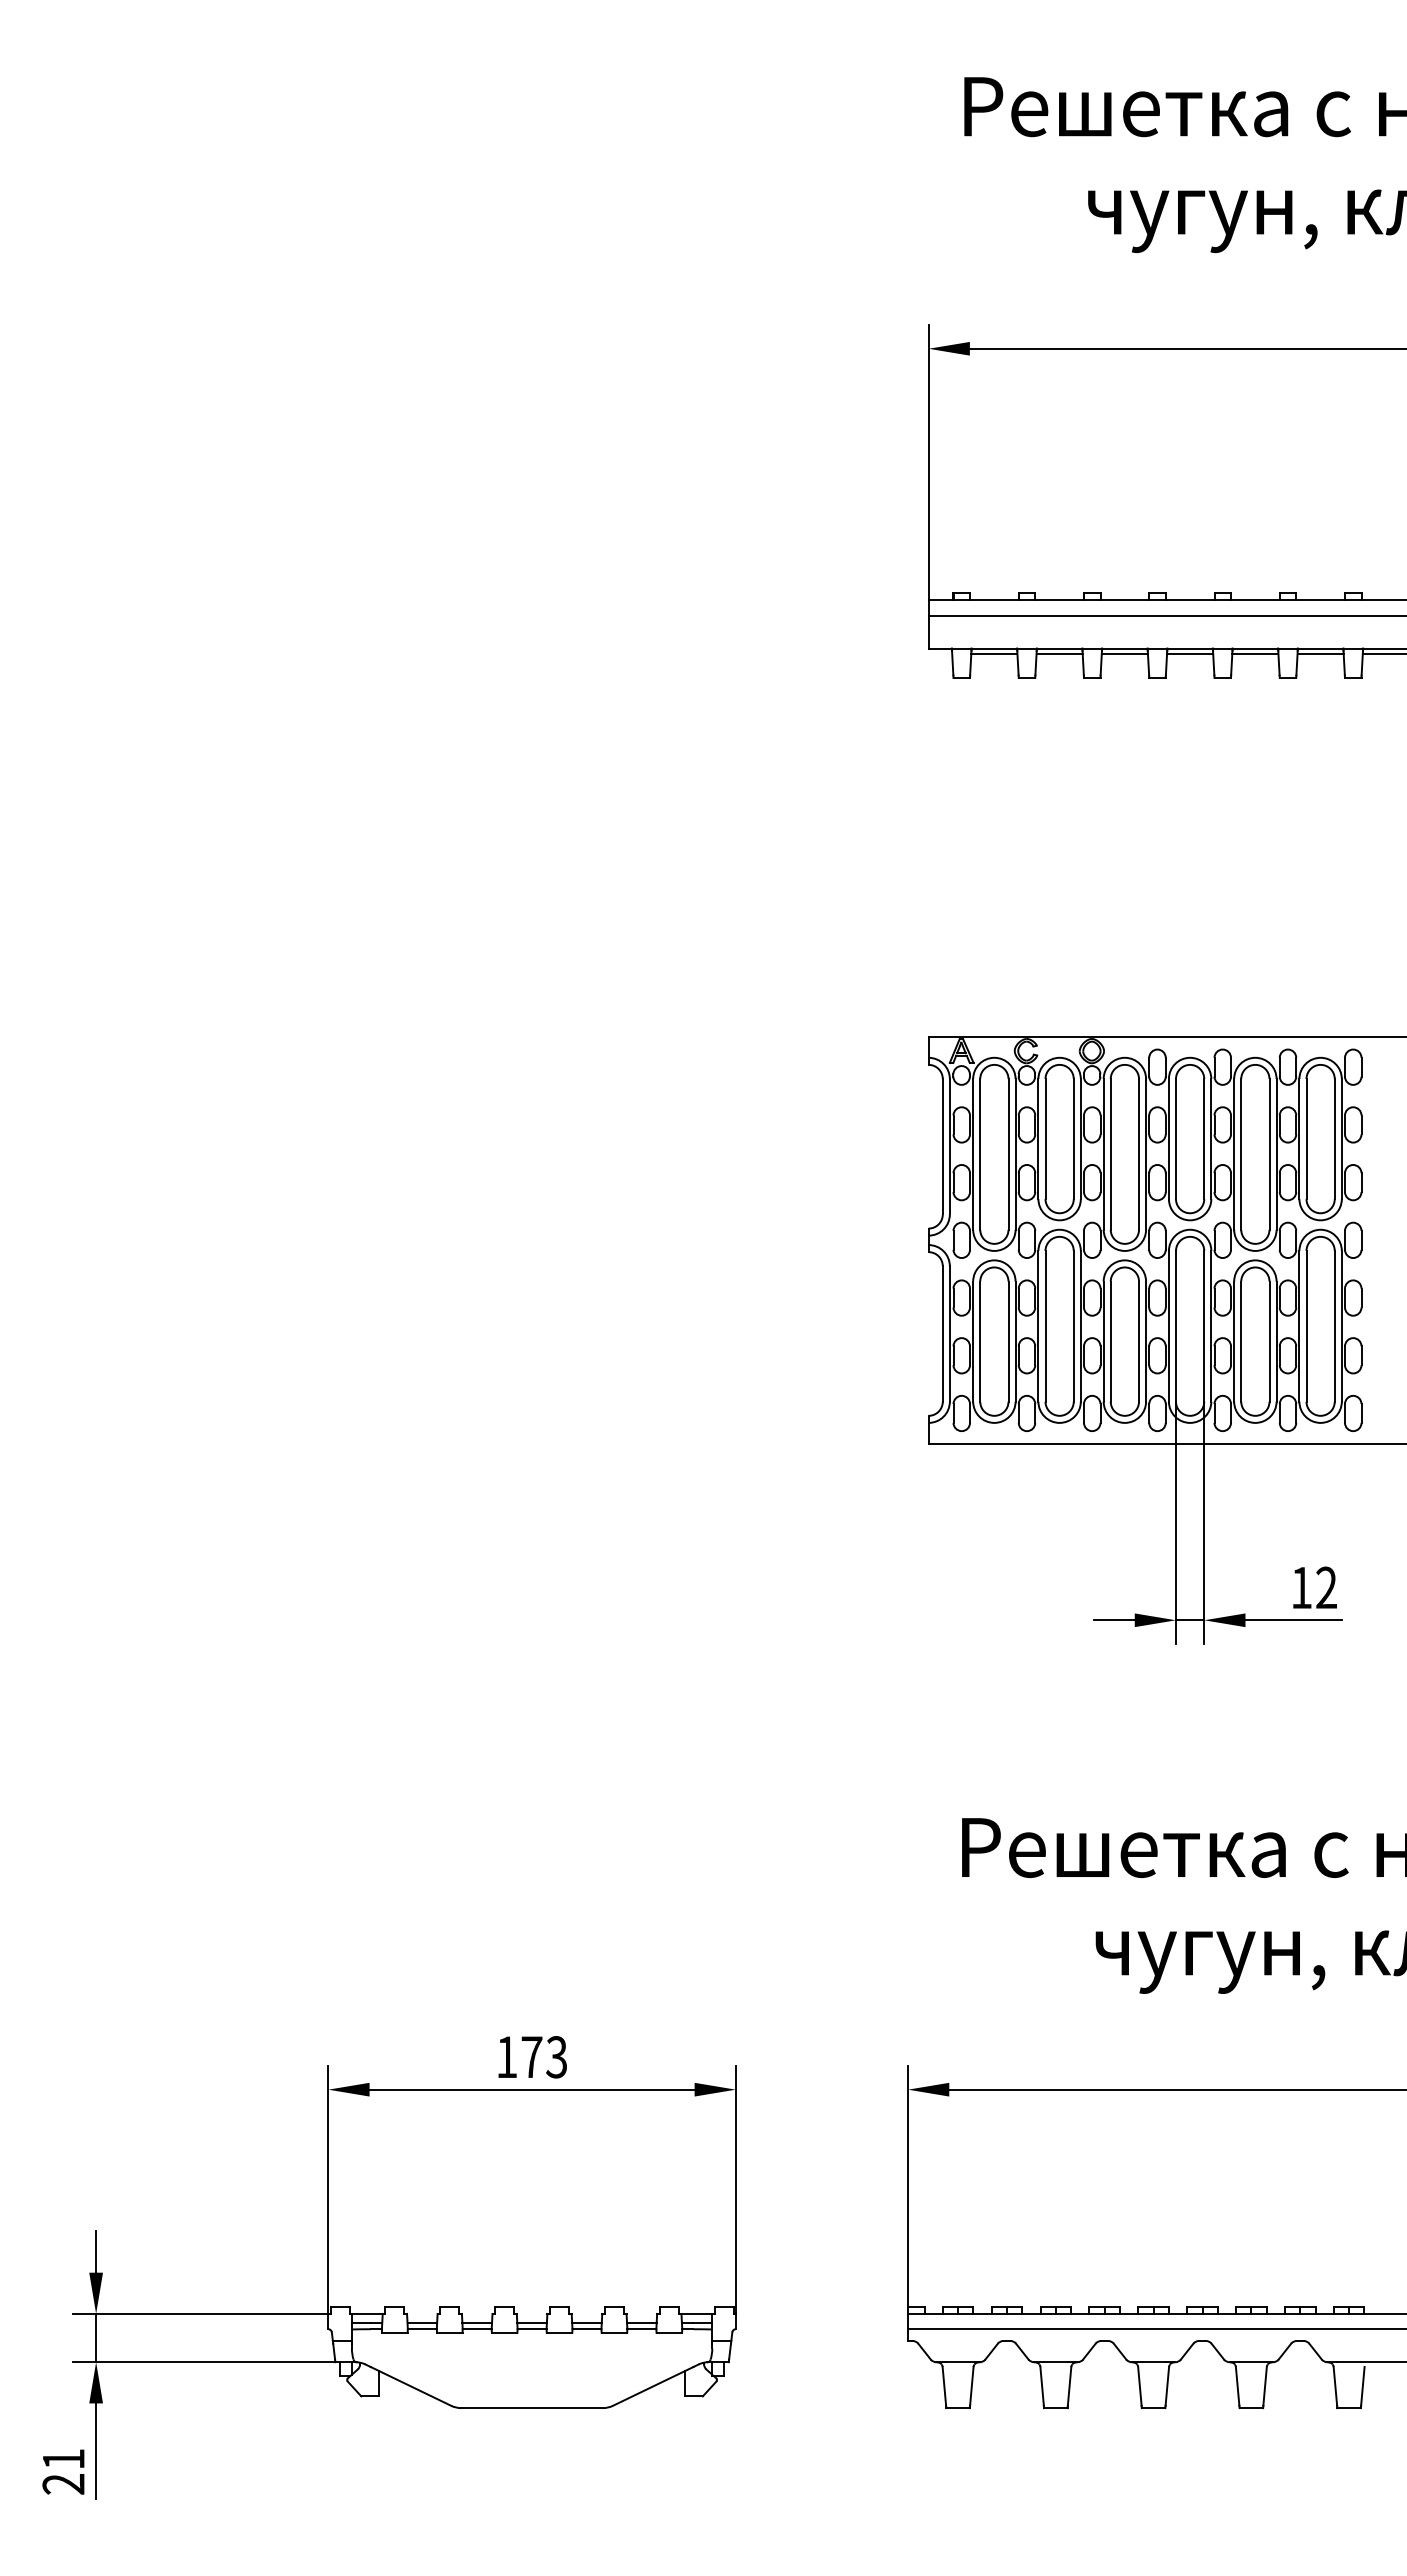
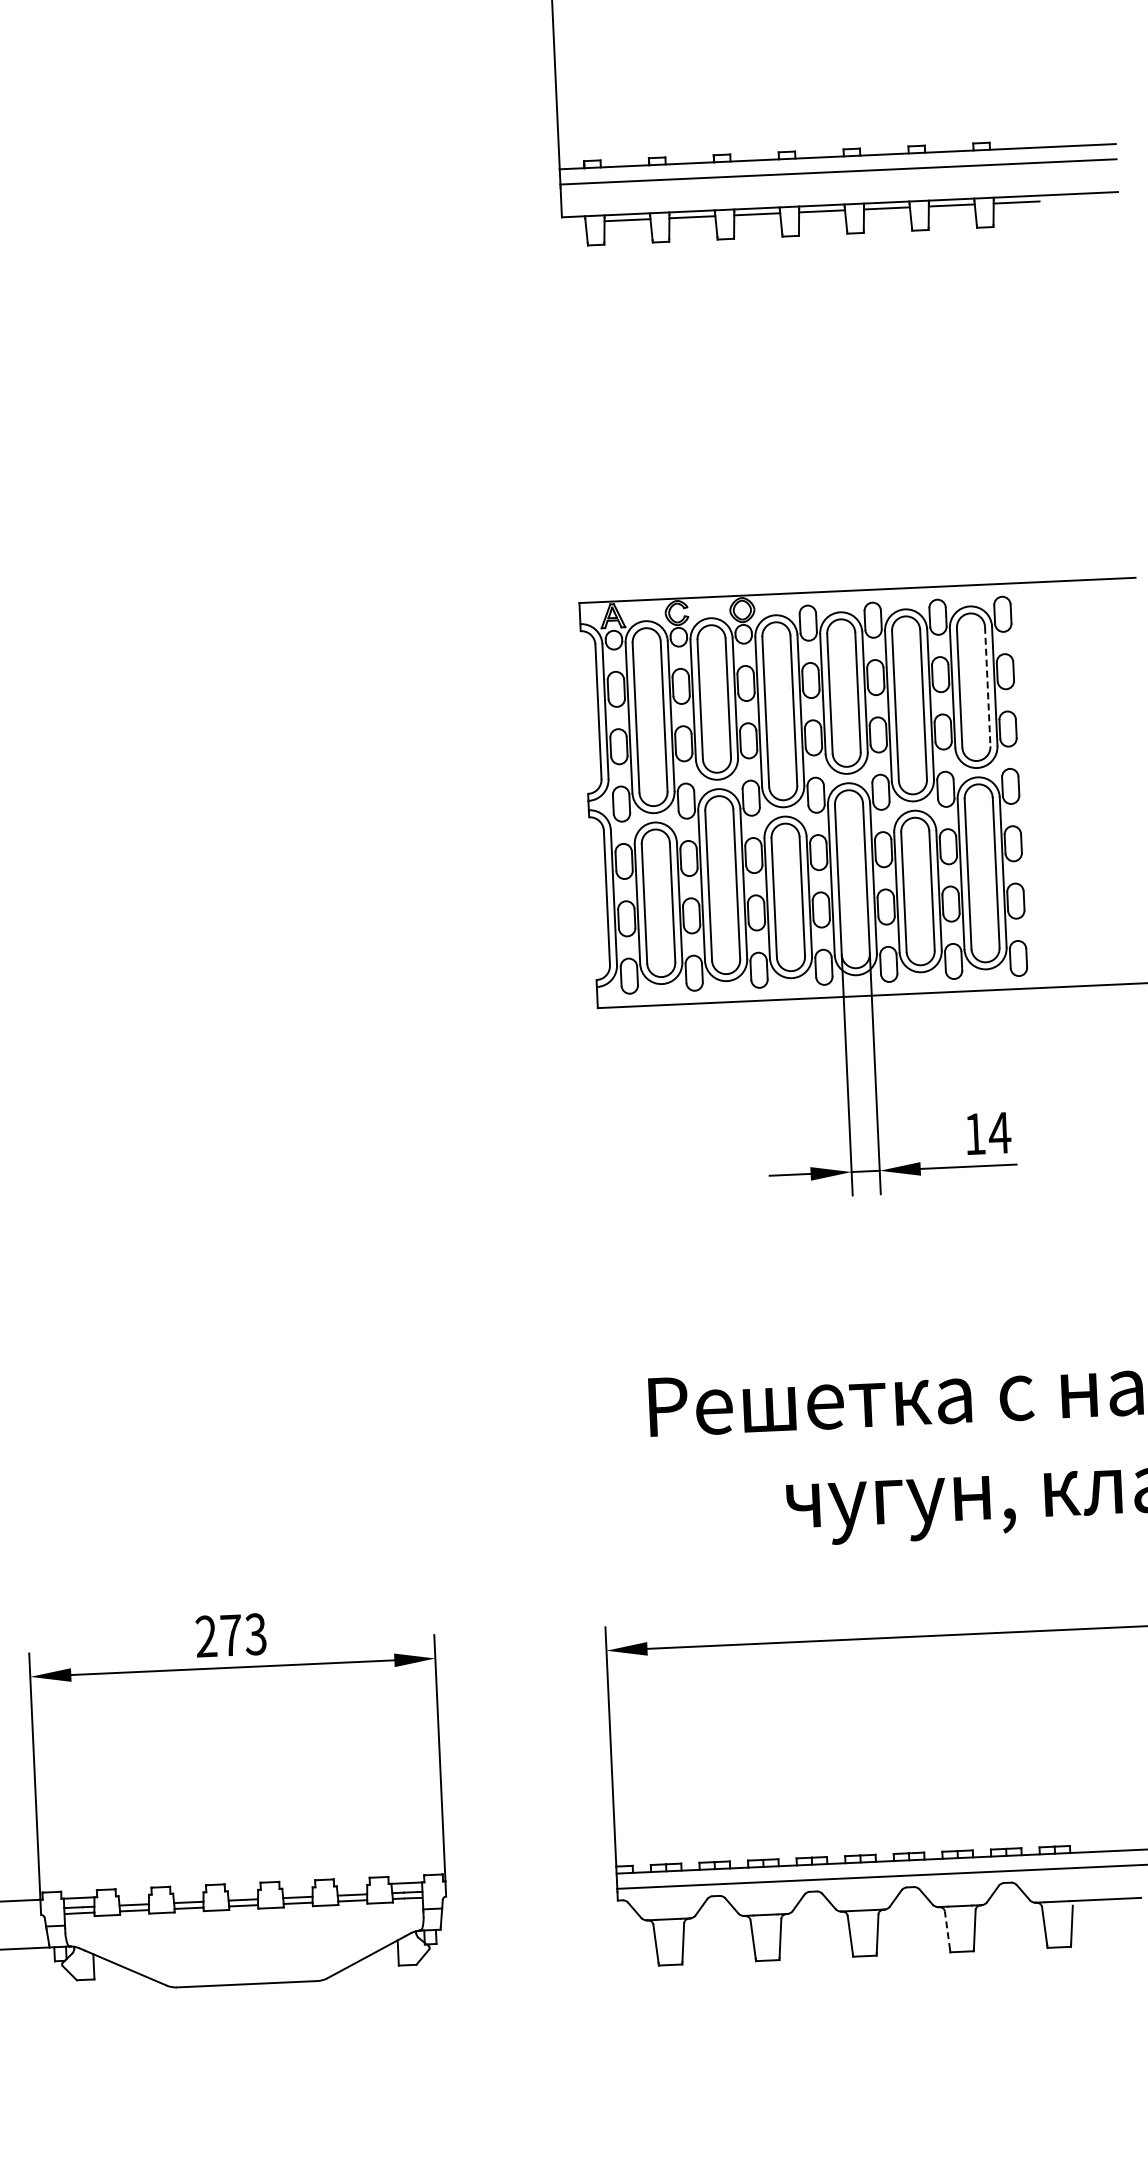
line: (1334, 1139) -> (987, 687), solid -> dashed
text: (1326, 1587) -> (999, 1132), 12 -> 14
text: (506, 2056) -> (205, 1635), 173 -> 273
line: (1237, 2385) -> (947, 1929), solid -> dashed

